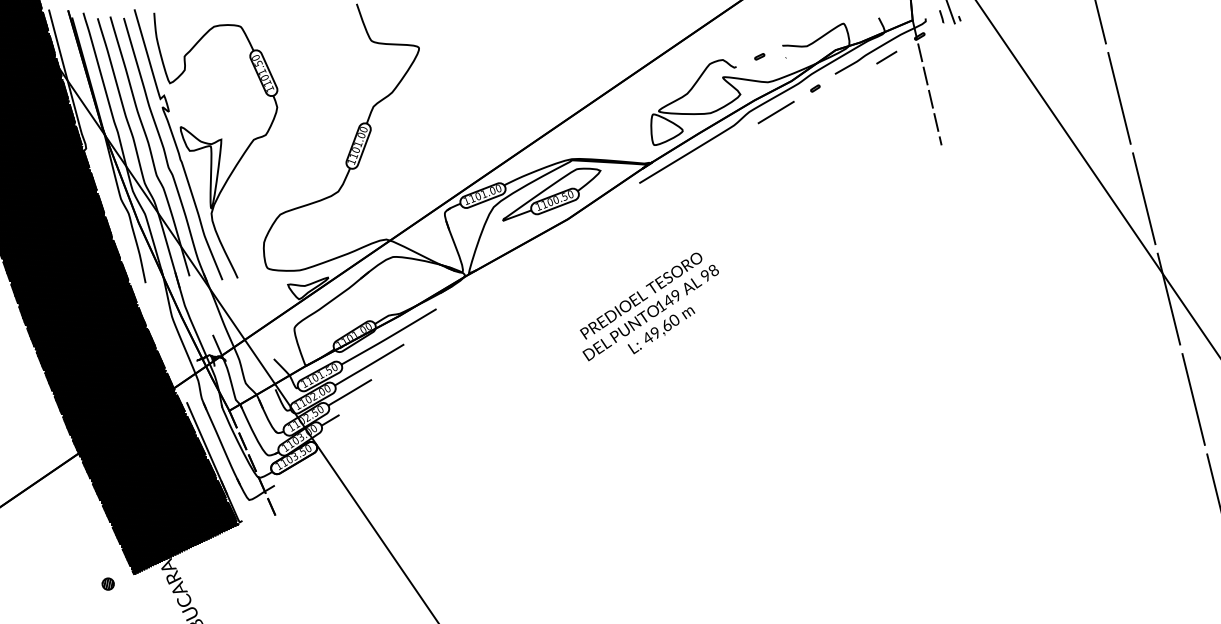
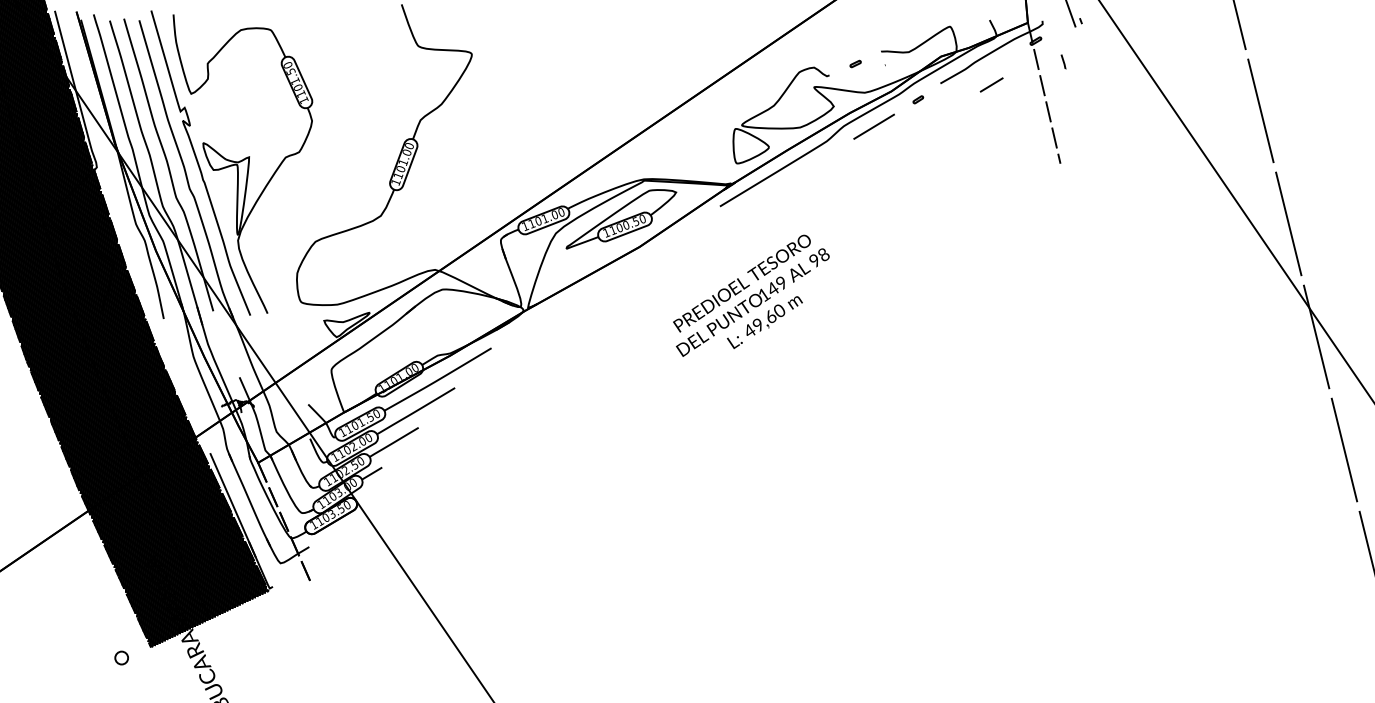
line: (941, 16) -> (1063, 61), moved
line: (886, 57) -> (991, 84), moved
text: (649, 306) -> (751, 295), moved
hatch: (107, 583) -> (120, 657), removed

